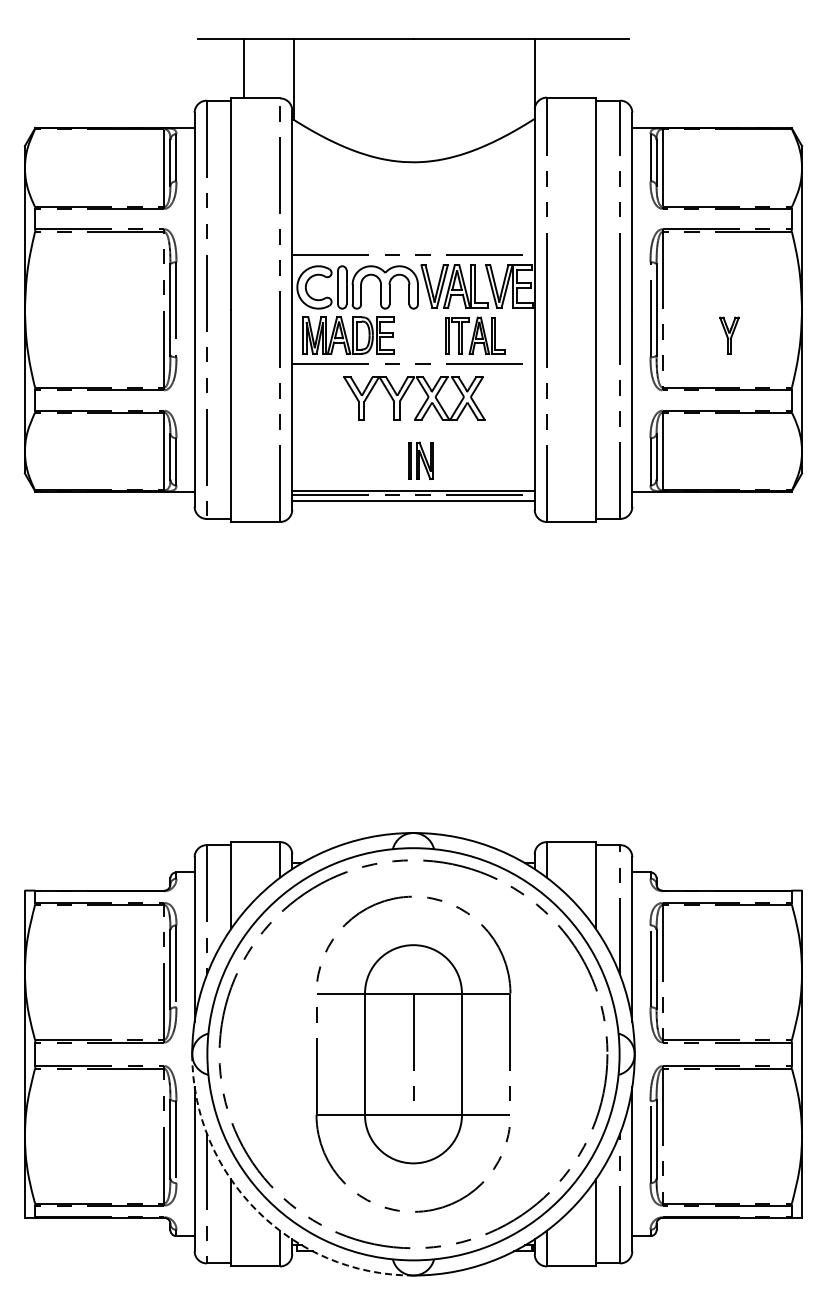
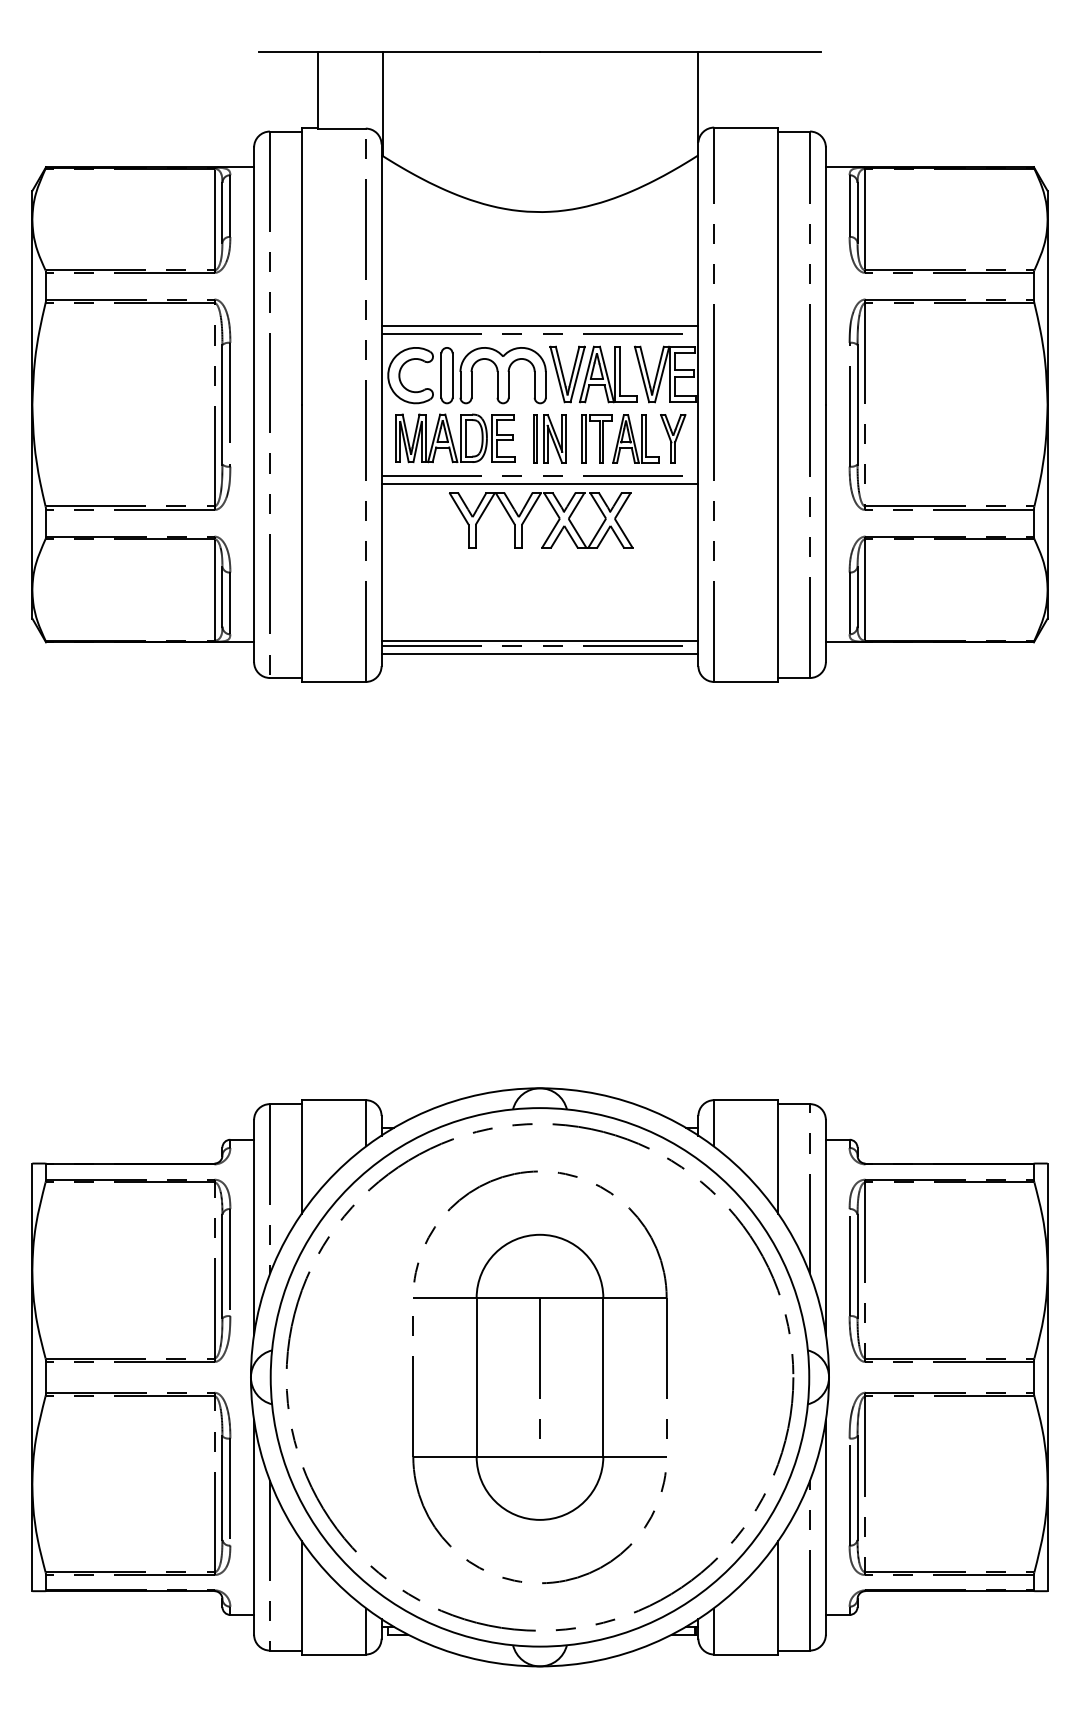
line: (413, 249) -> (540, 325), added
part: (729, 335) -> (673, 438), moved
line: (413, 370) -> (540, 484), added
part: (420, 460) -> (549, 438), moved
arc: (257, 1210) -> (336, 1581), dashed -> solid

